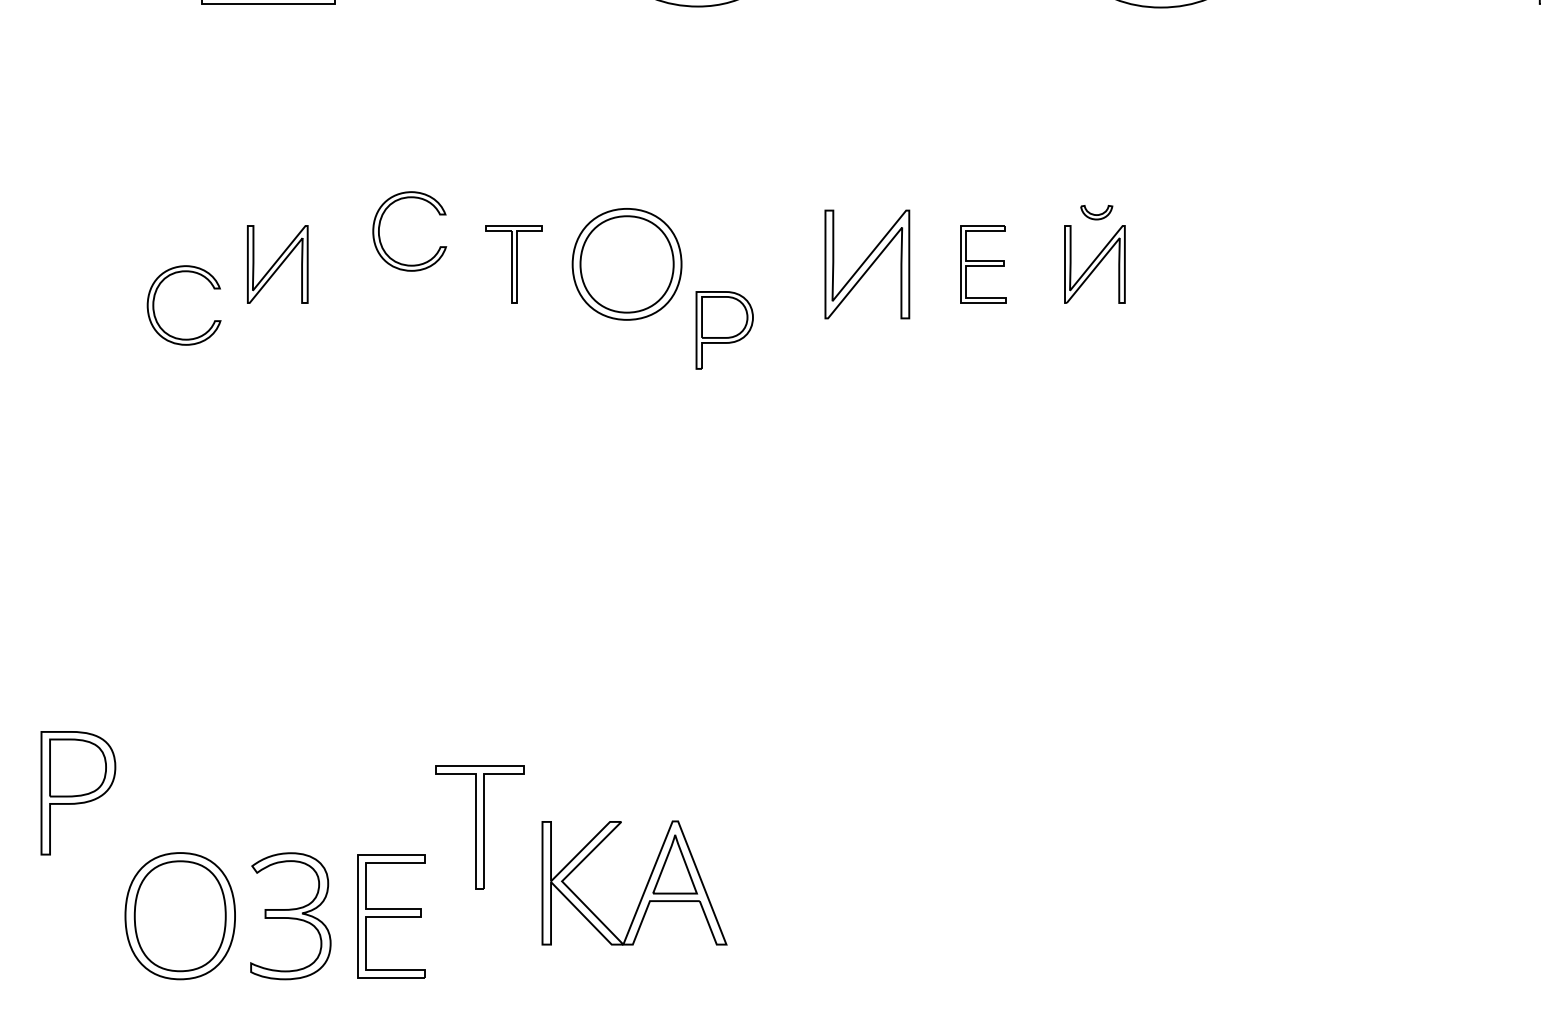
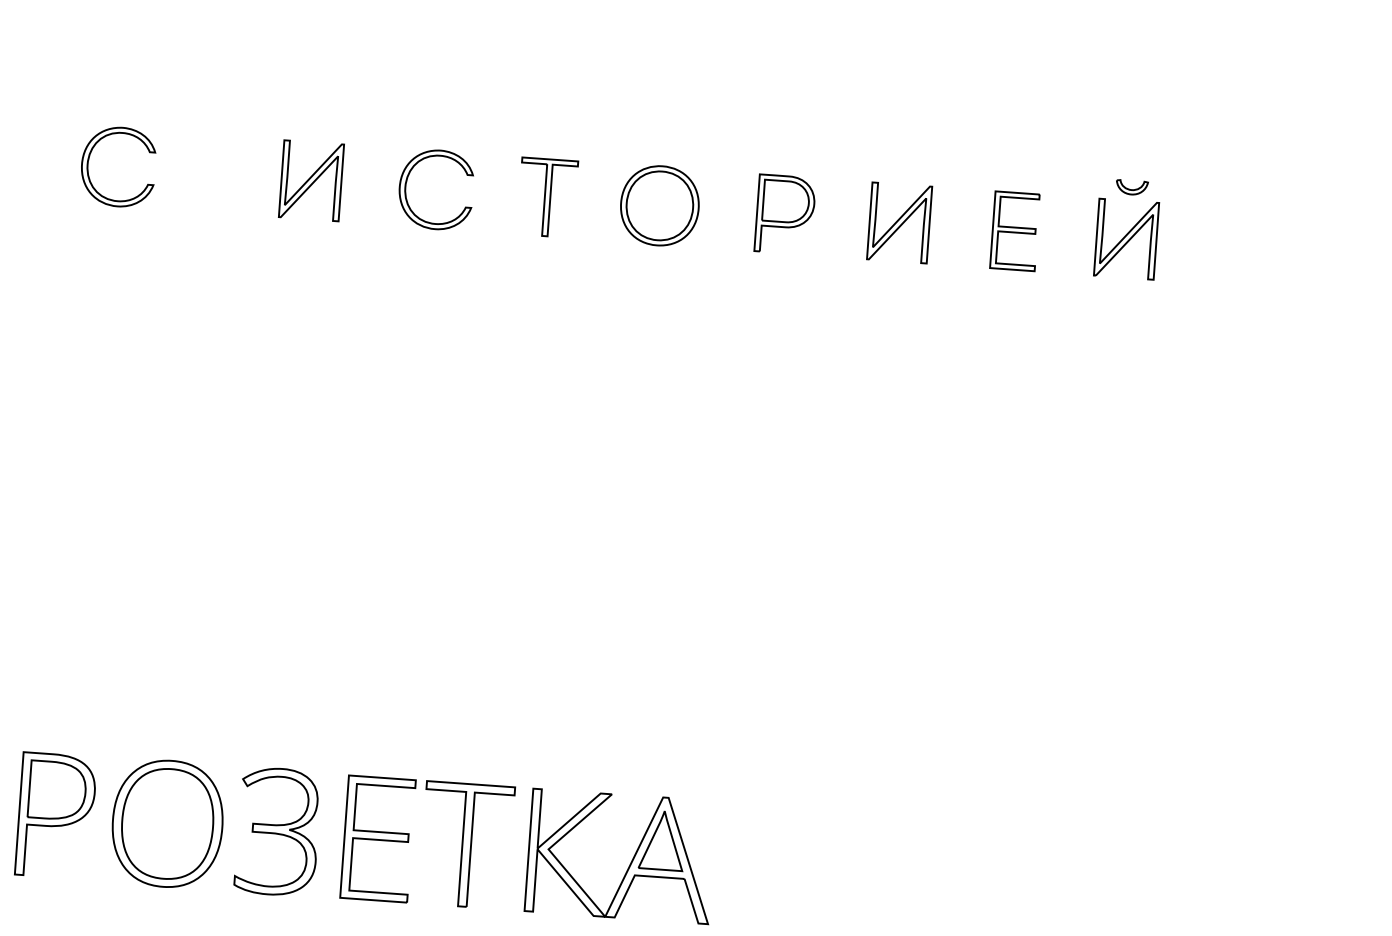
part: (380, 226) -> (407, 182), moved
part: (626, 264) -> (659, 205), size x0.71
part: (867, 264) -> (899, 222), size x0.71
part: (154, 305) -> (88, 164), moved
part: (724, 330) -> (785, 214), moved
part: (78, 793) -> (56, 816), moved
part: (479, 827) -> (466, 845), moved
part: (644, 888) -> (630, 862), moved

